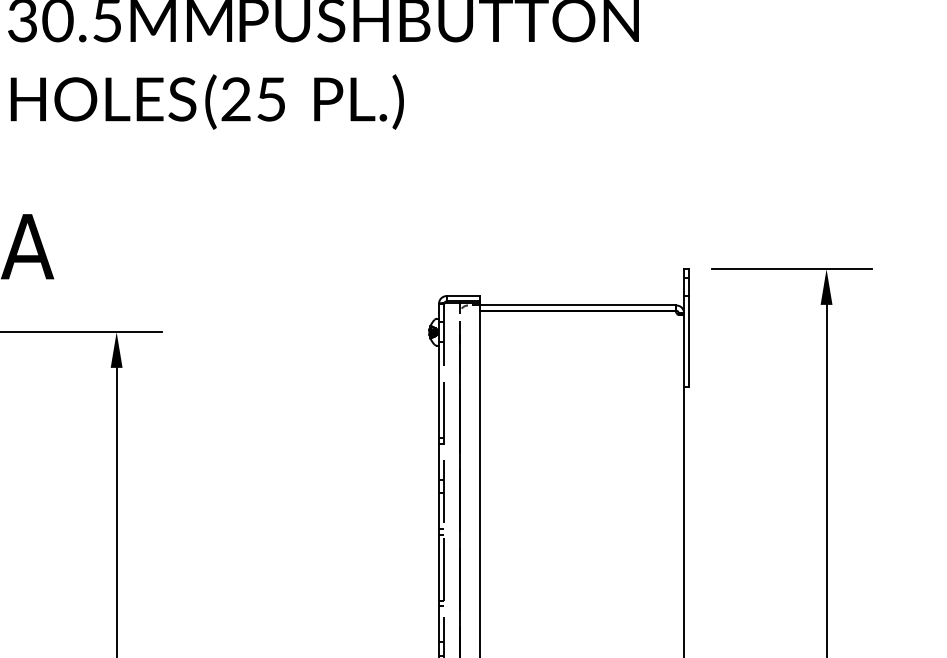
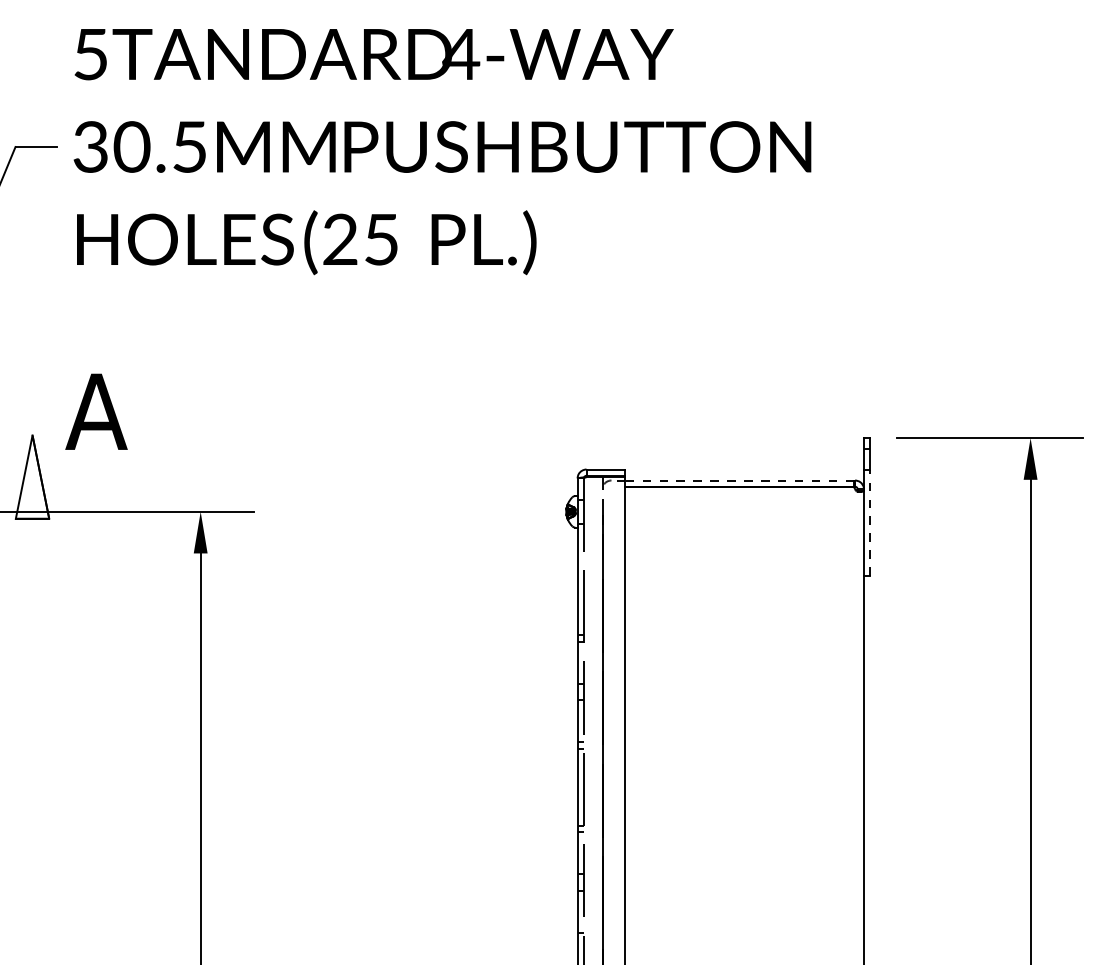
line: (577, 305) -> (739, 480), solid -> dashed
line: (689, 341) -> (870, 522), solid -> dashed

